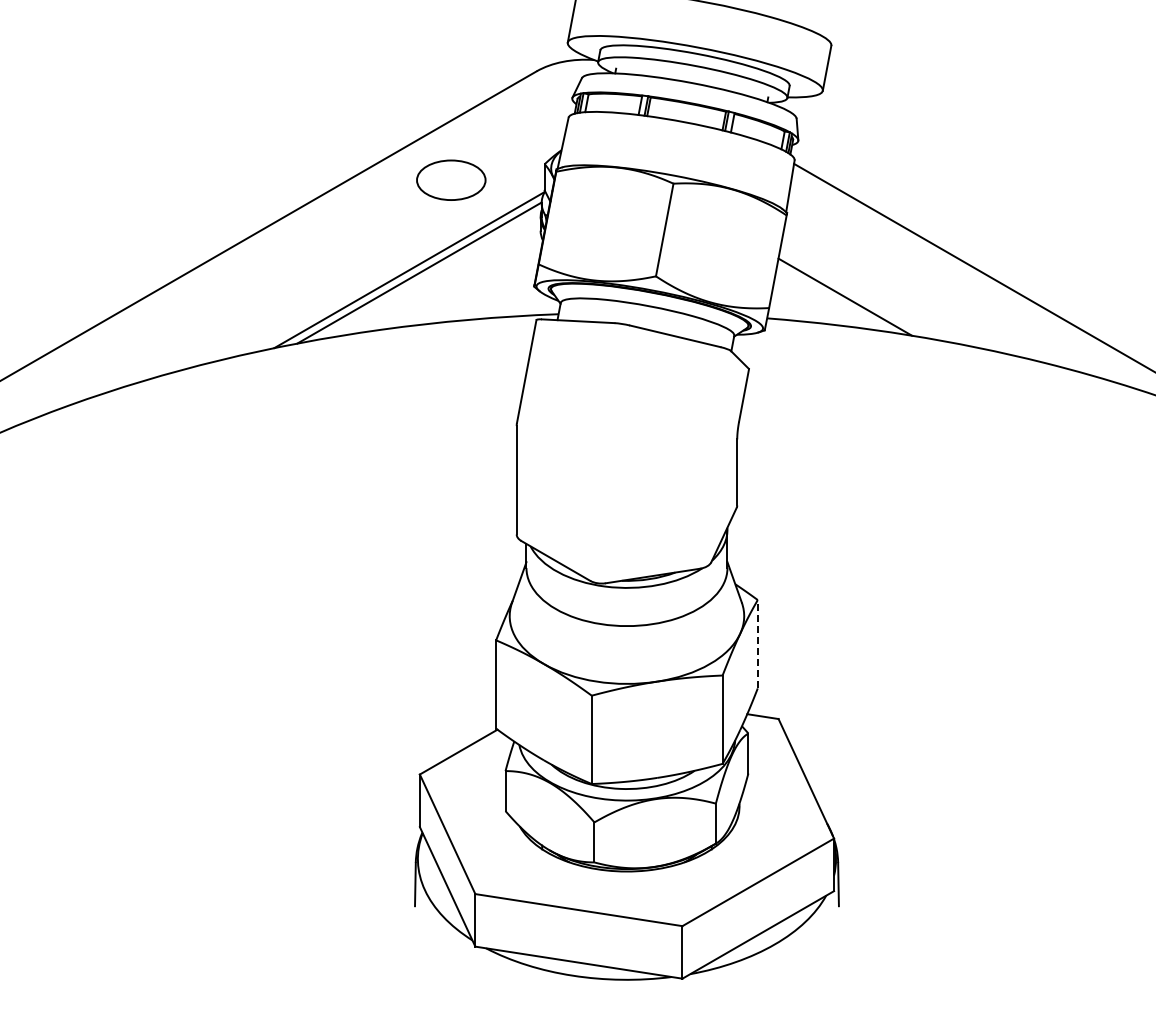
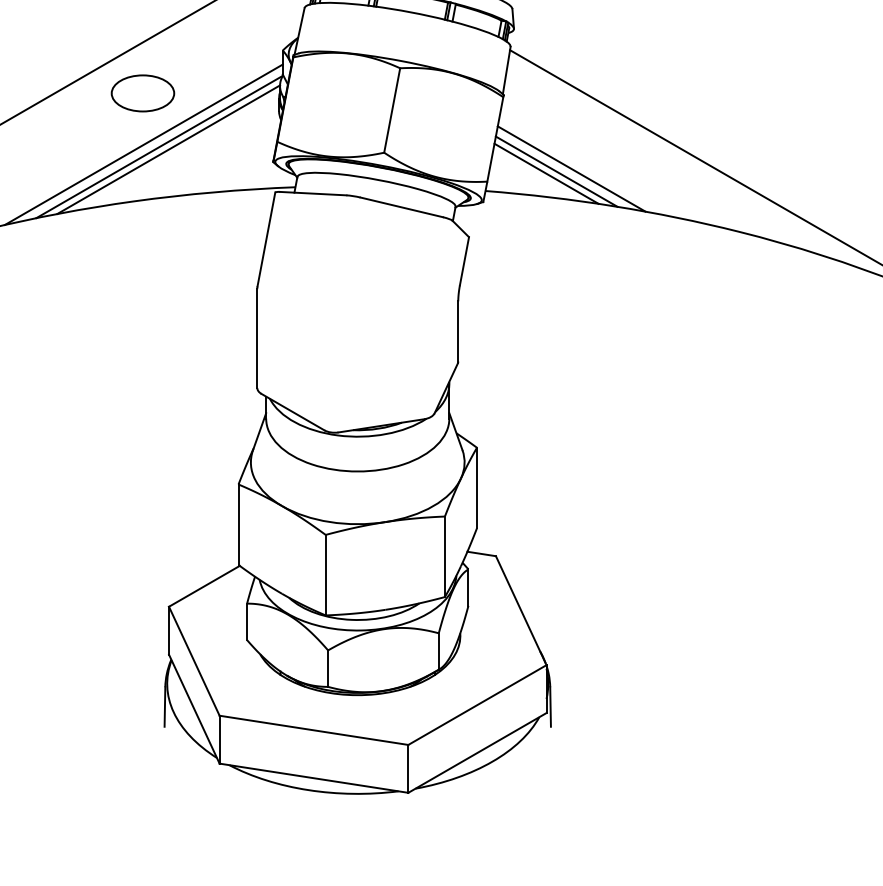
part: (451, 179) -> (143, 92), moved
line: (391, 267) -> (143, 144), added
line: (861, 293) -> (571, 168), added
line: (834, 299) -> (546, 173), added
line: (757, 643) -> (476, 487), dashed -> solid

